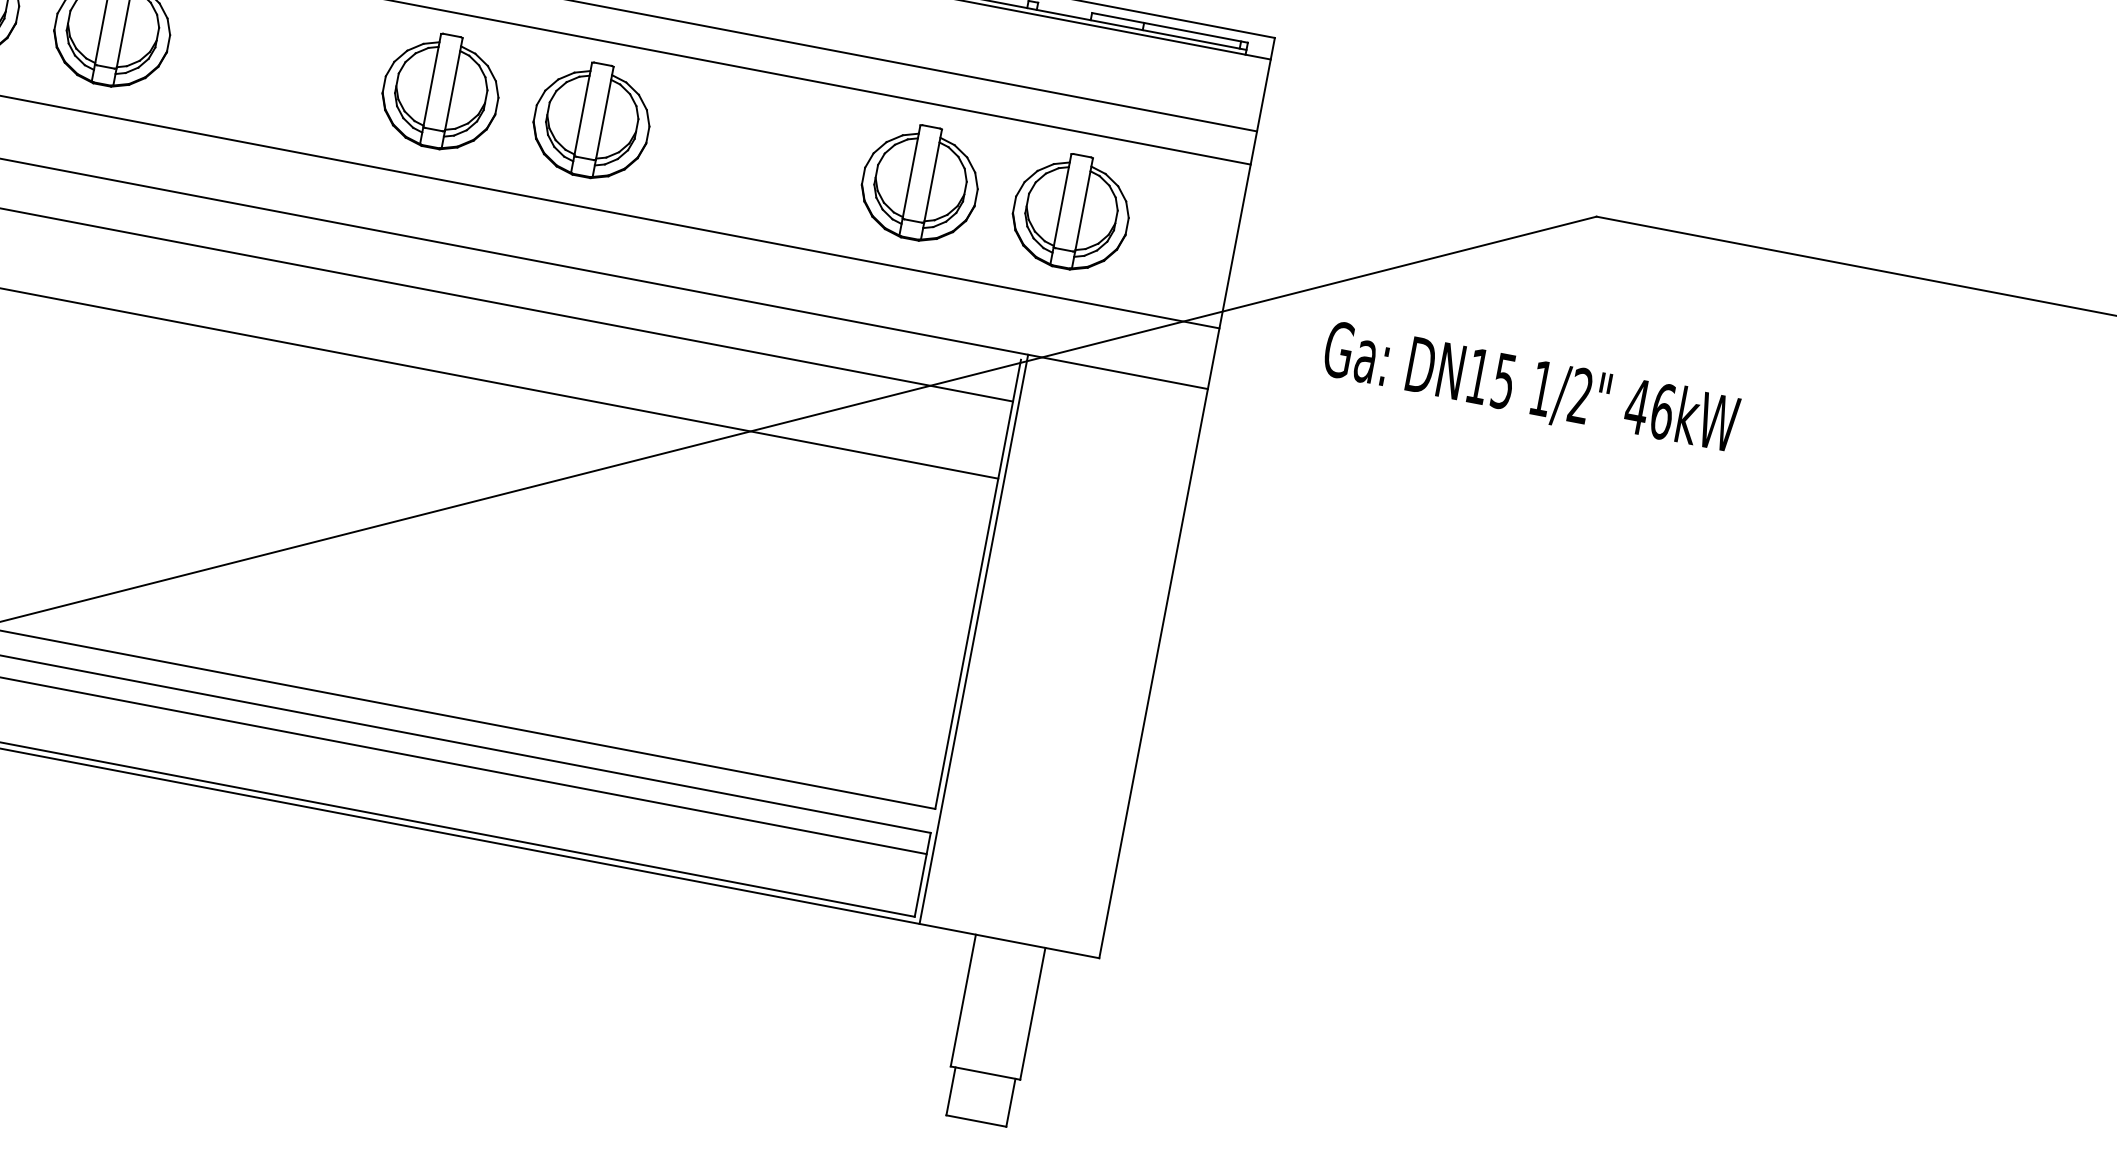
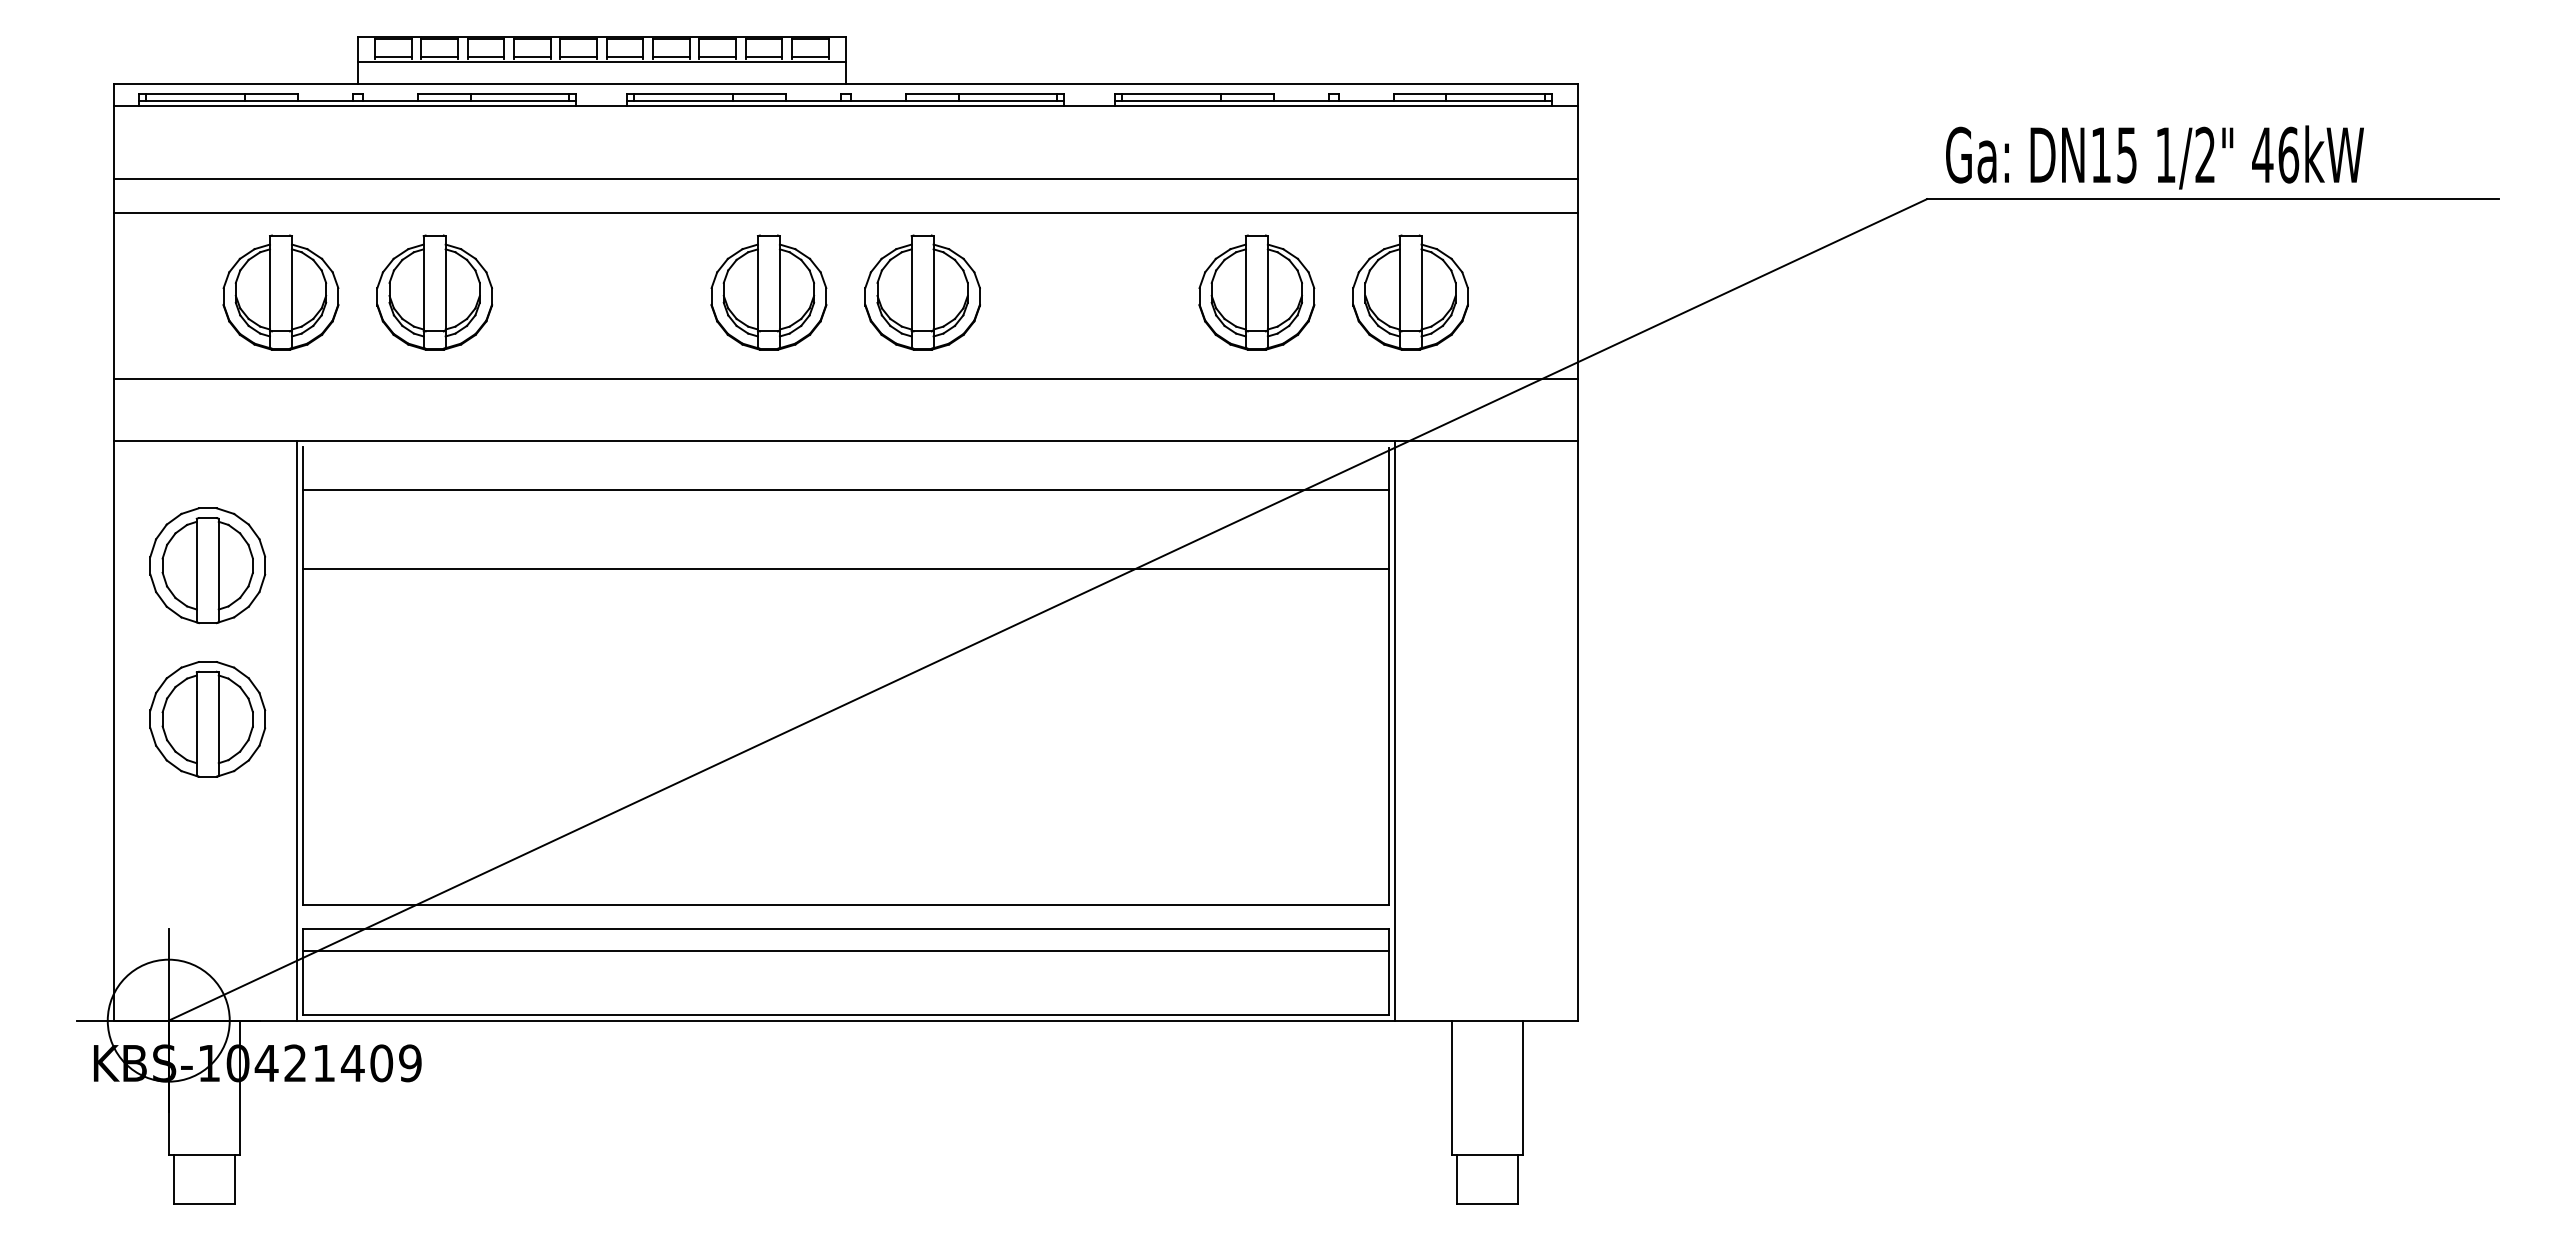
text: (1530, 388) -> (2154, 157), moved

